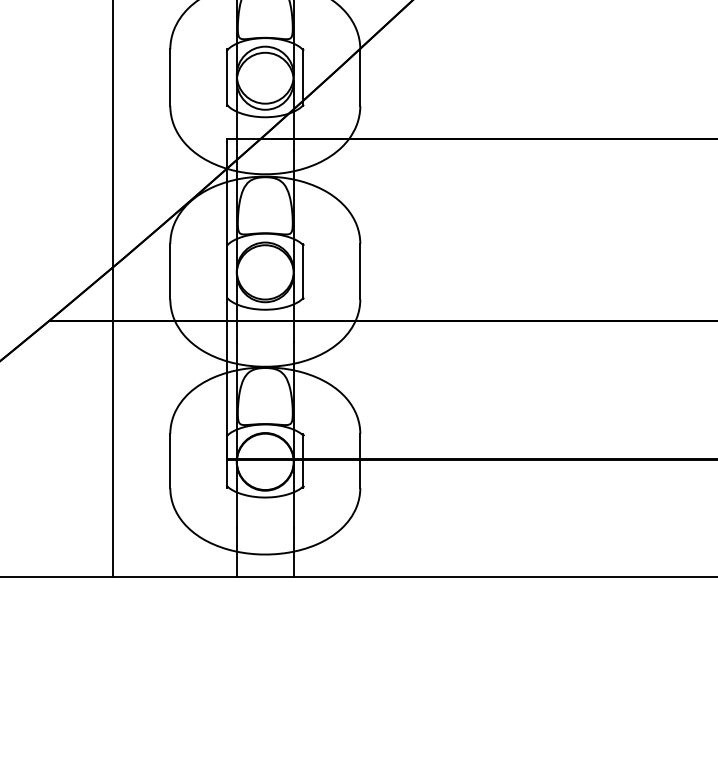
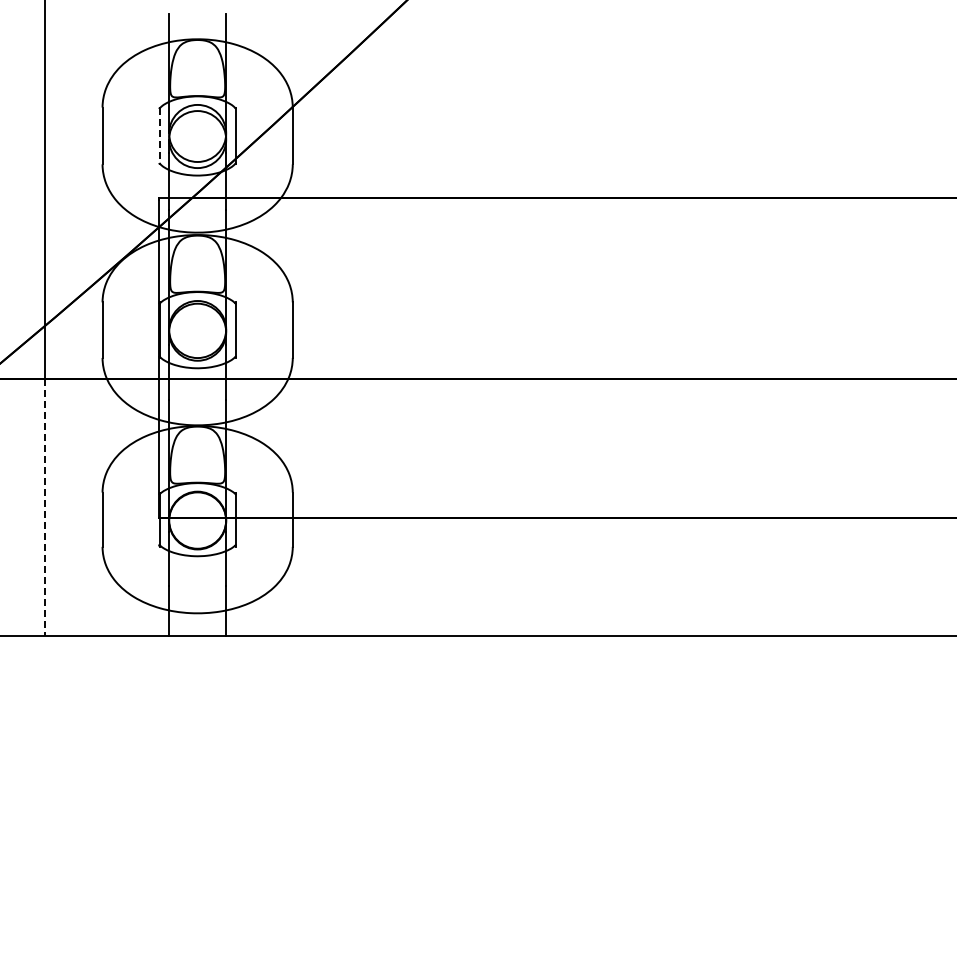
line: (227, 78) -> (159, 136), solid -> dashed
line: (113, 449) -> (45, 508), solid -> dashed

